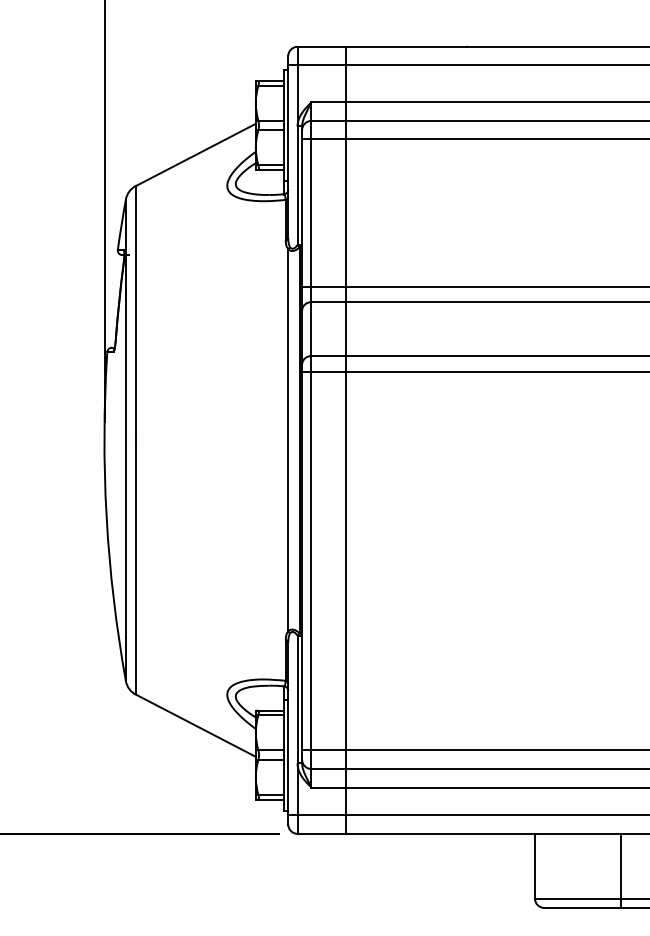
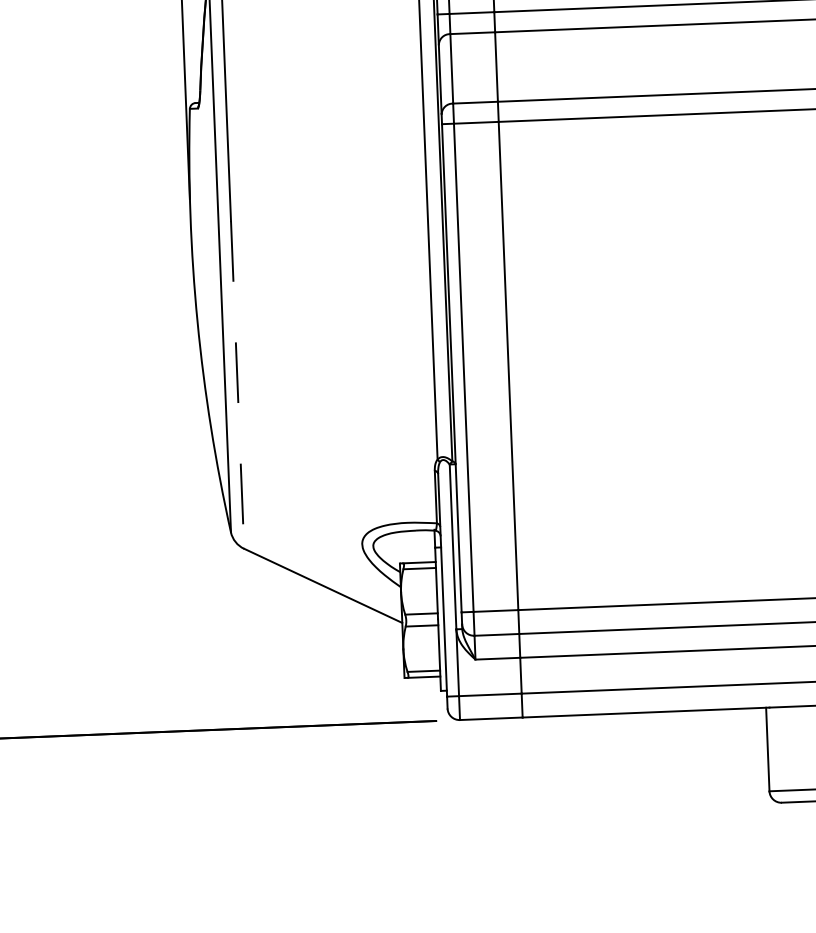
line: (135, 567) -> (237, 385), solid -> dashed

